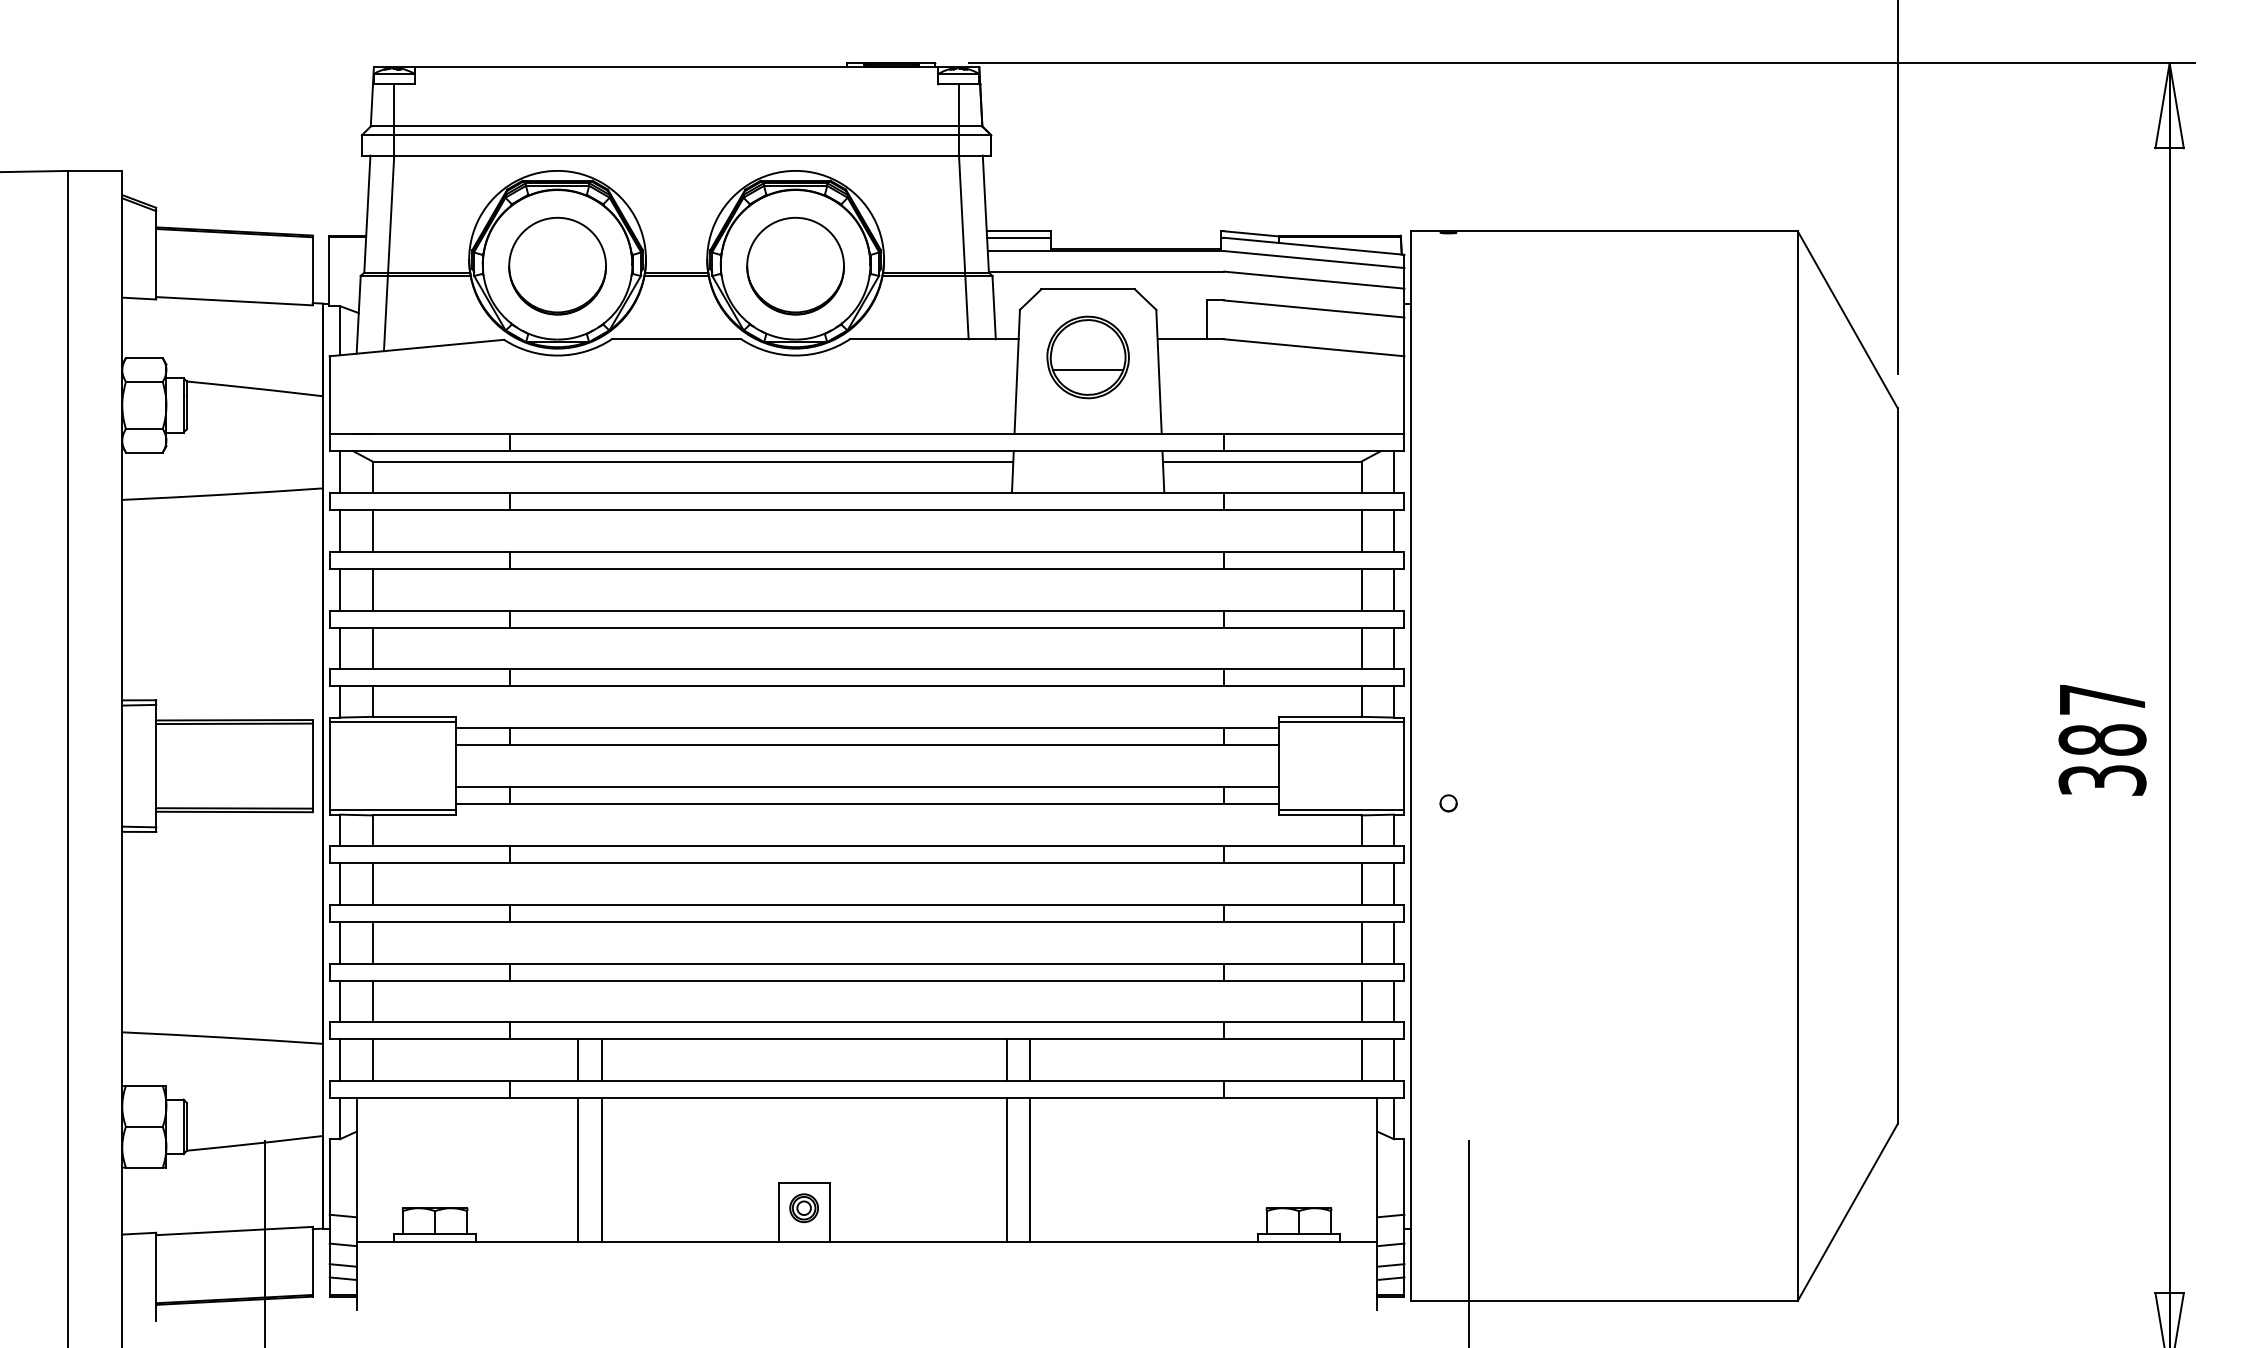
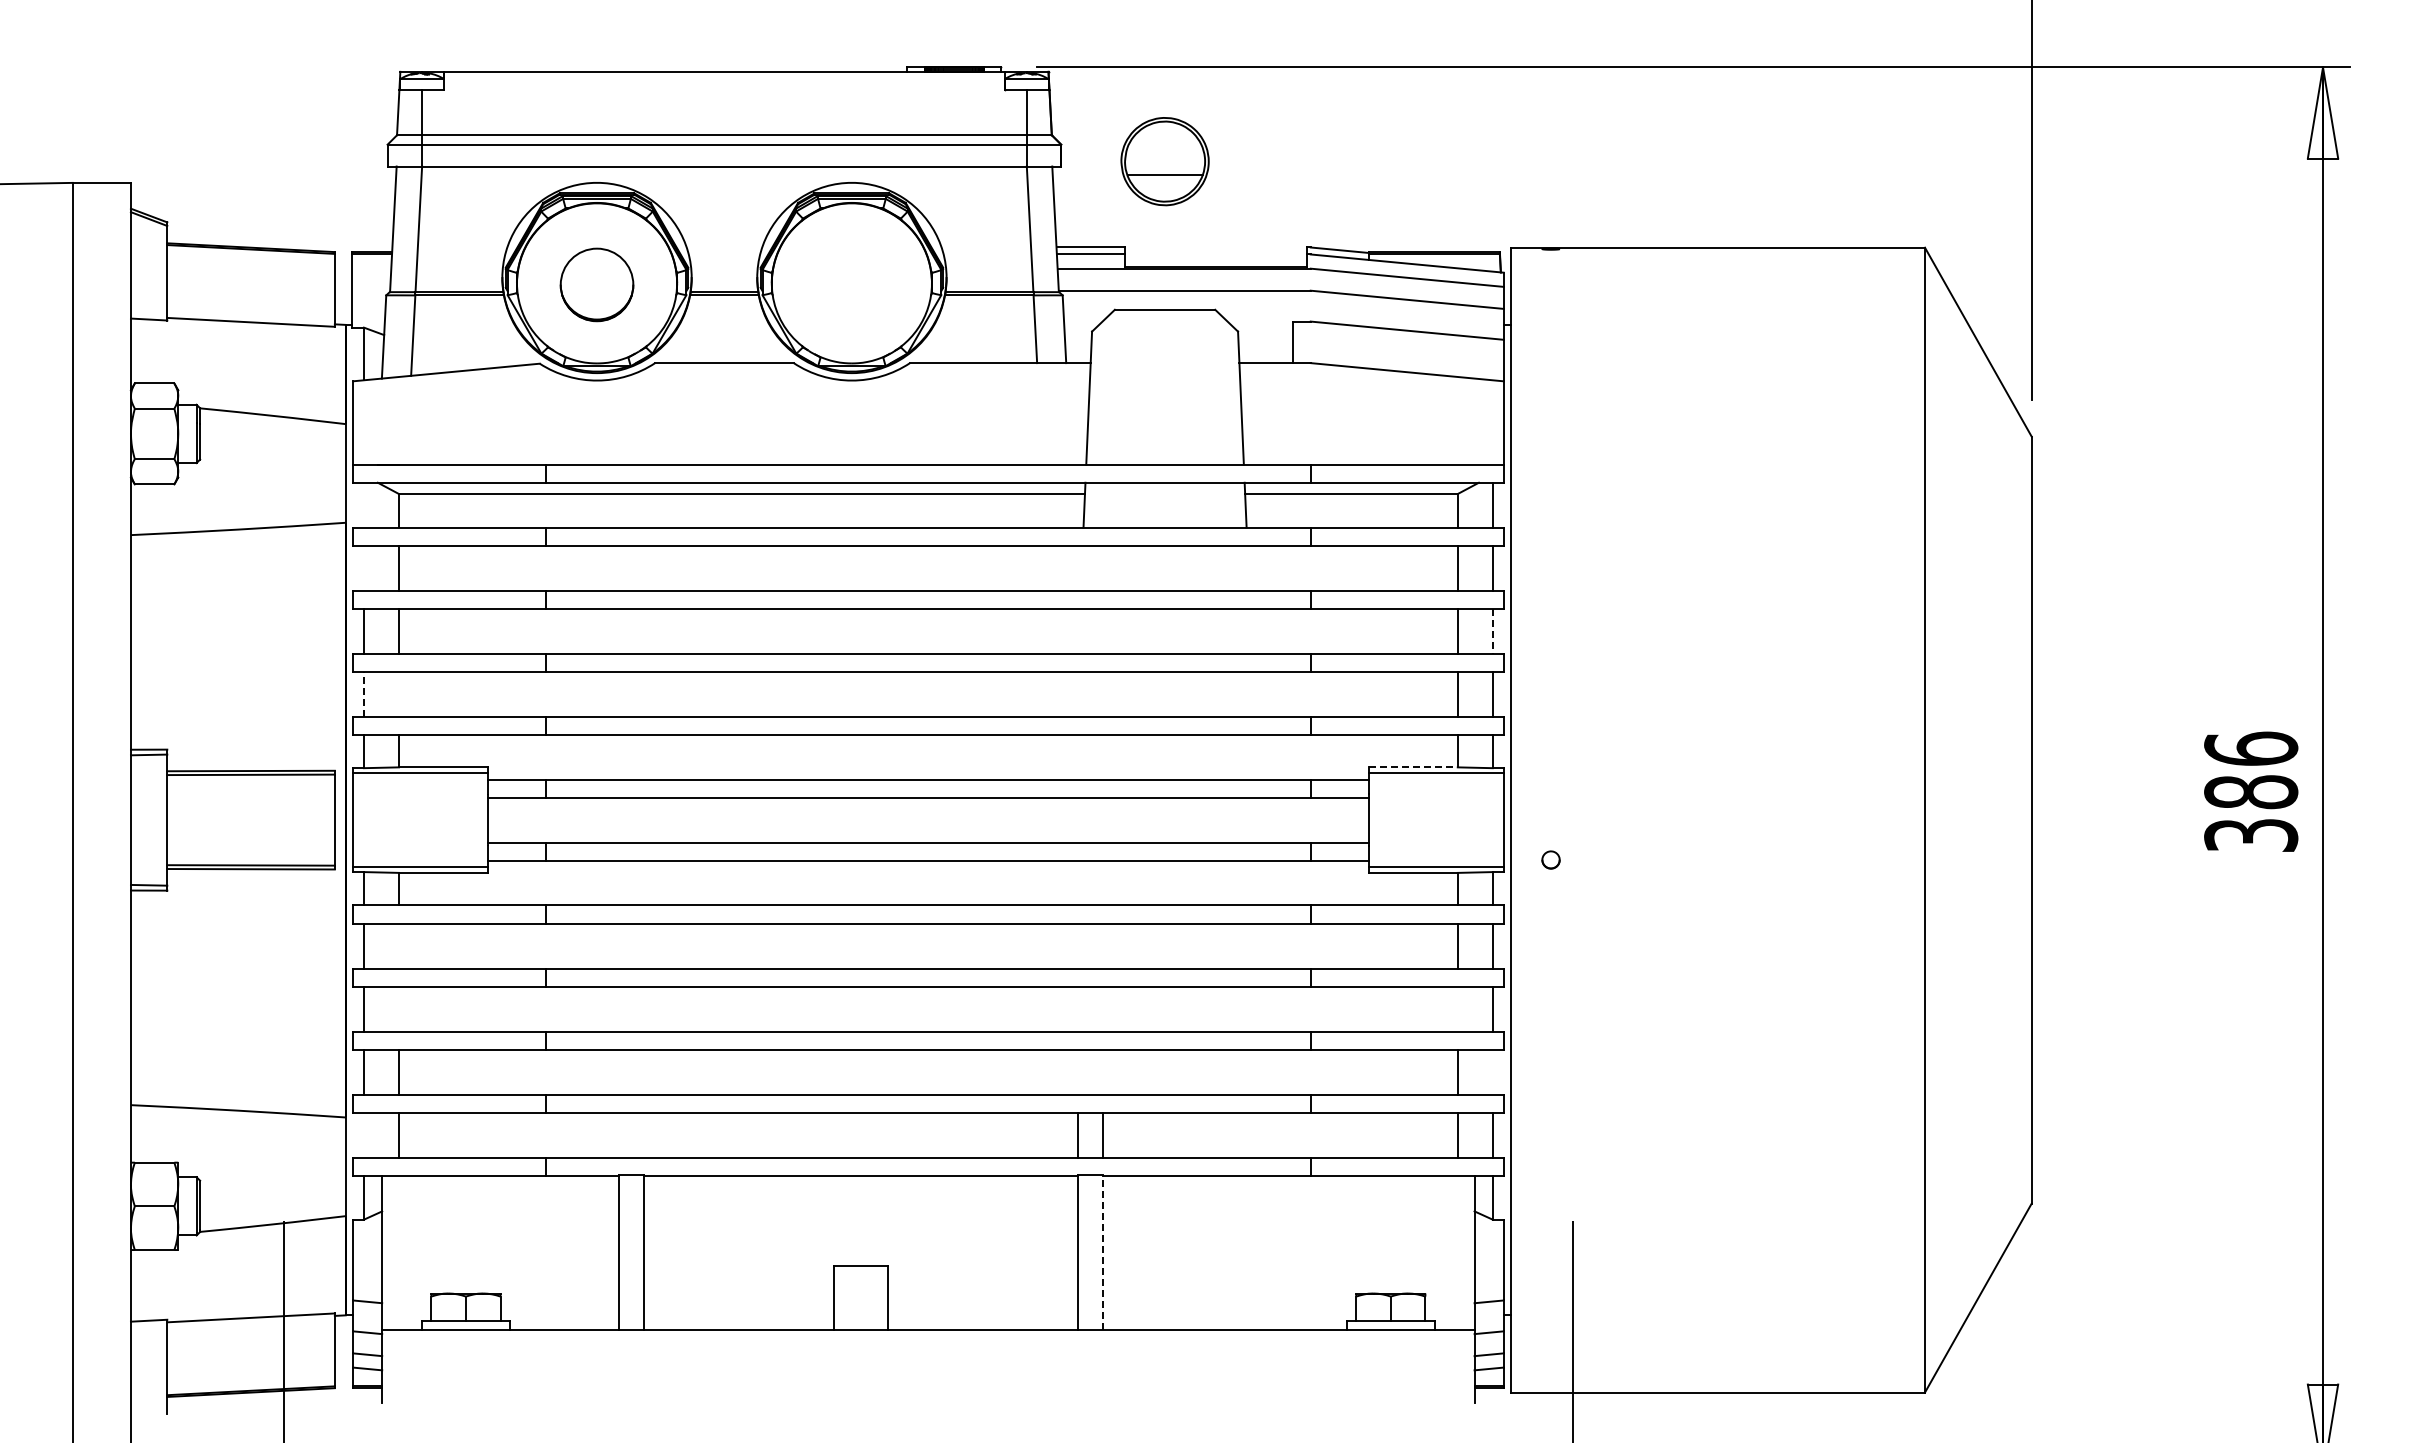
part: (557, 265) -> (596, 284), size x0.7
part: (795, 265) -> (851, 284), removed
part: (1087, 357) -> (1164, 161), moved
line: (339, 471) -> (363, 504), removed
line: (339, 530) -> (363, 567), removed
line: (1393, 589) -> (1492, 631), solid -> dashed
line: (339, 647) -> (363, 693), solid -> dashed
line: (373, 647) -> (399, 693), removed
text: (2102, 699) -> (2251, 748), 387 -> 386
line: (1320, 716) -> (1413, 767), solid -> dashed
line: (373, 883) -> (399, 945), removed
line: (373, 942) -> (399, 1008), removed
line: (1361, 942) -> (1457, 1008), removed
line: (1393, 1000) -> (1492, 1071), removed
line: (339, 1059) -> (363, 1134), removed
line: (577, 1059) -> (618, 1134), removed
line: (601, 1059) -> (644, 1134), removed
line: (1030, 1169) -> (1103, 1252), solid -> dashed
part: (803, 1208) -> (860, 1293), removed

